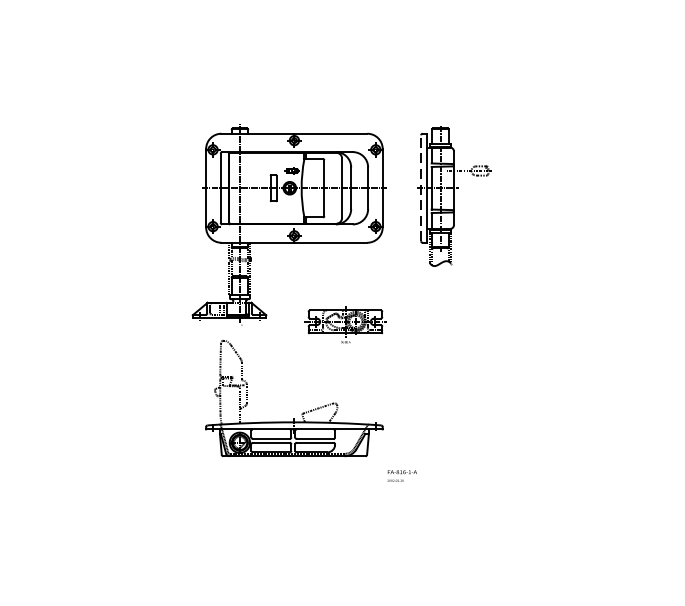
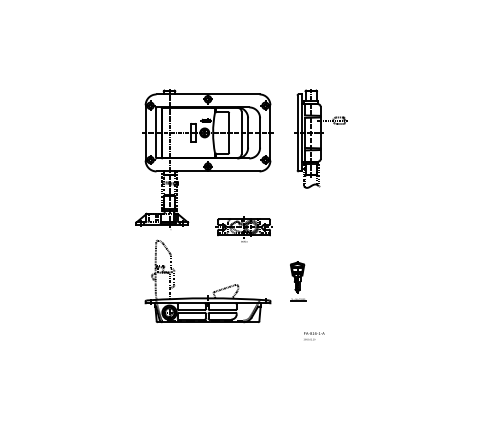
line: (421, 187) -> (297, 132), dashed -> solid
part: (422, 398) -> (298, 281), added
text: (402, 476) -> (314, 336), moved

